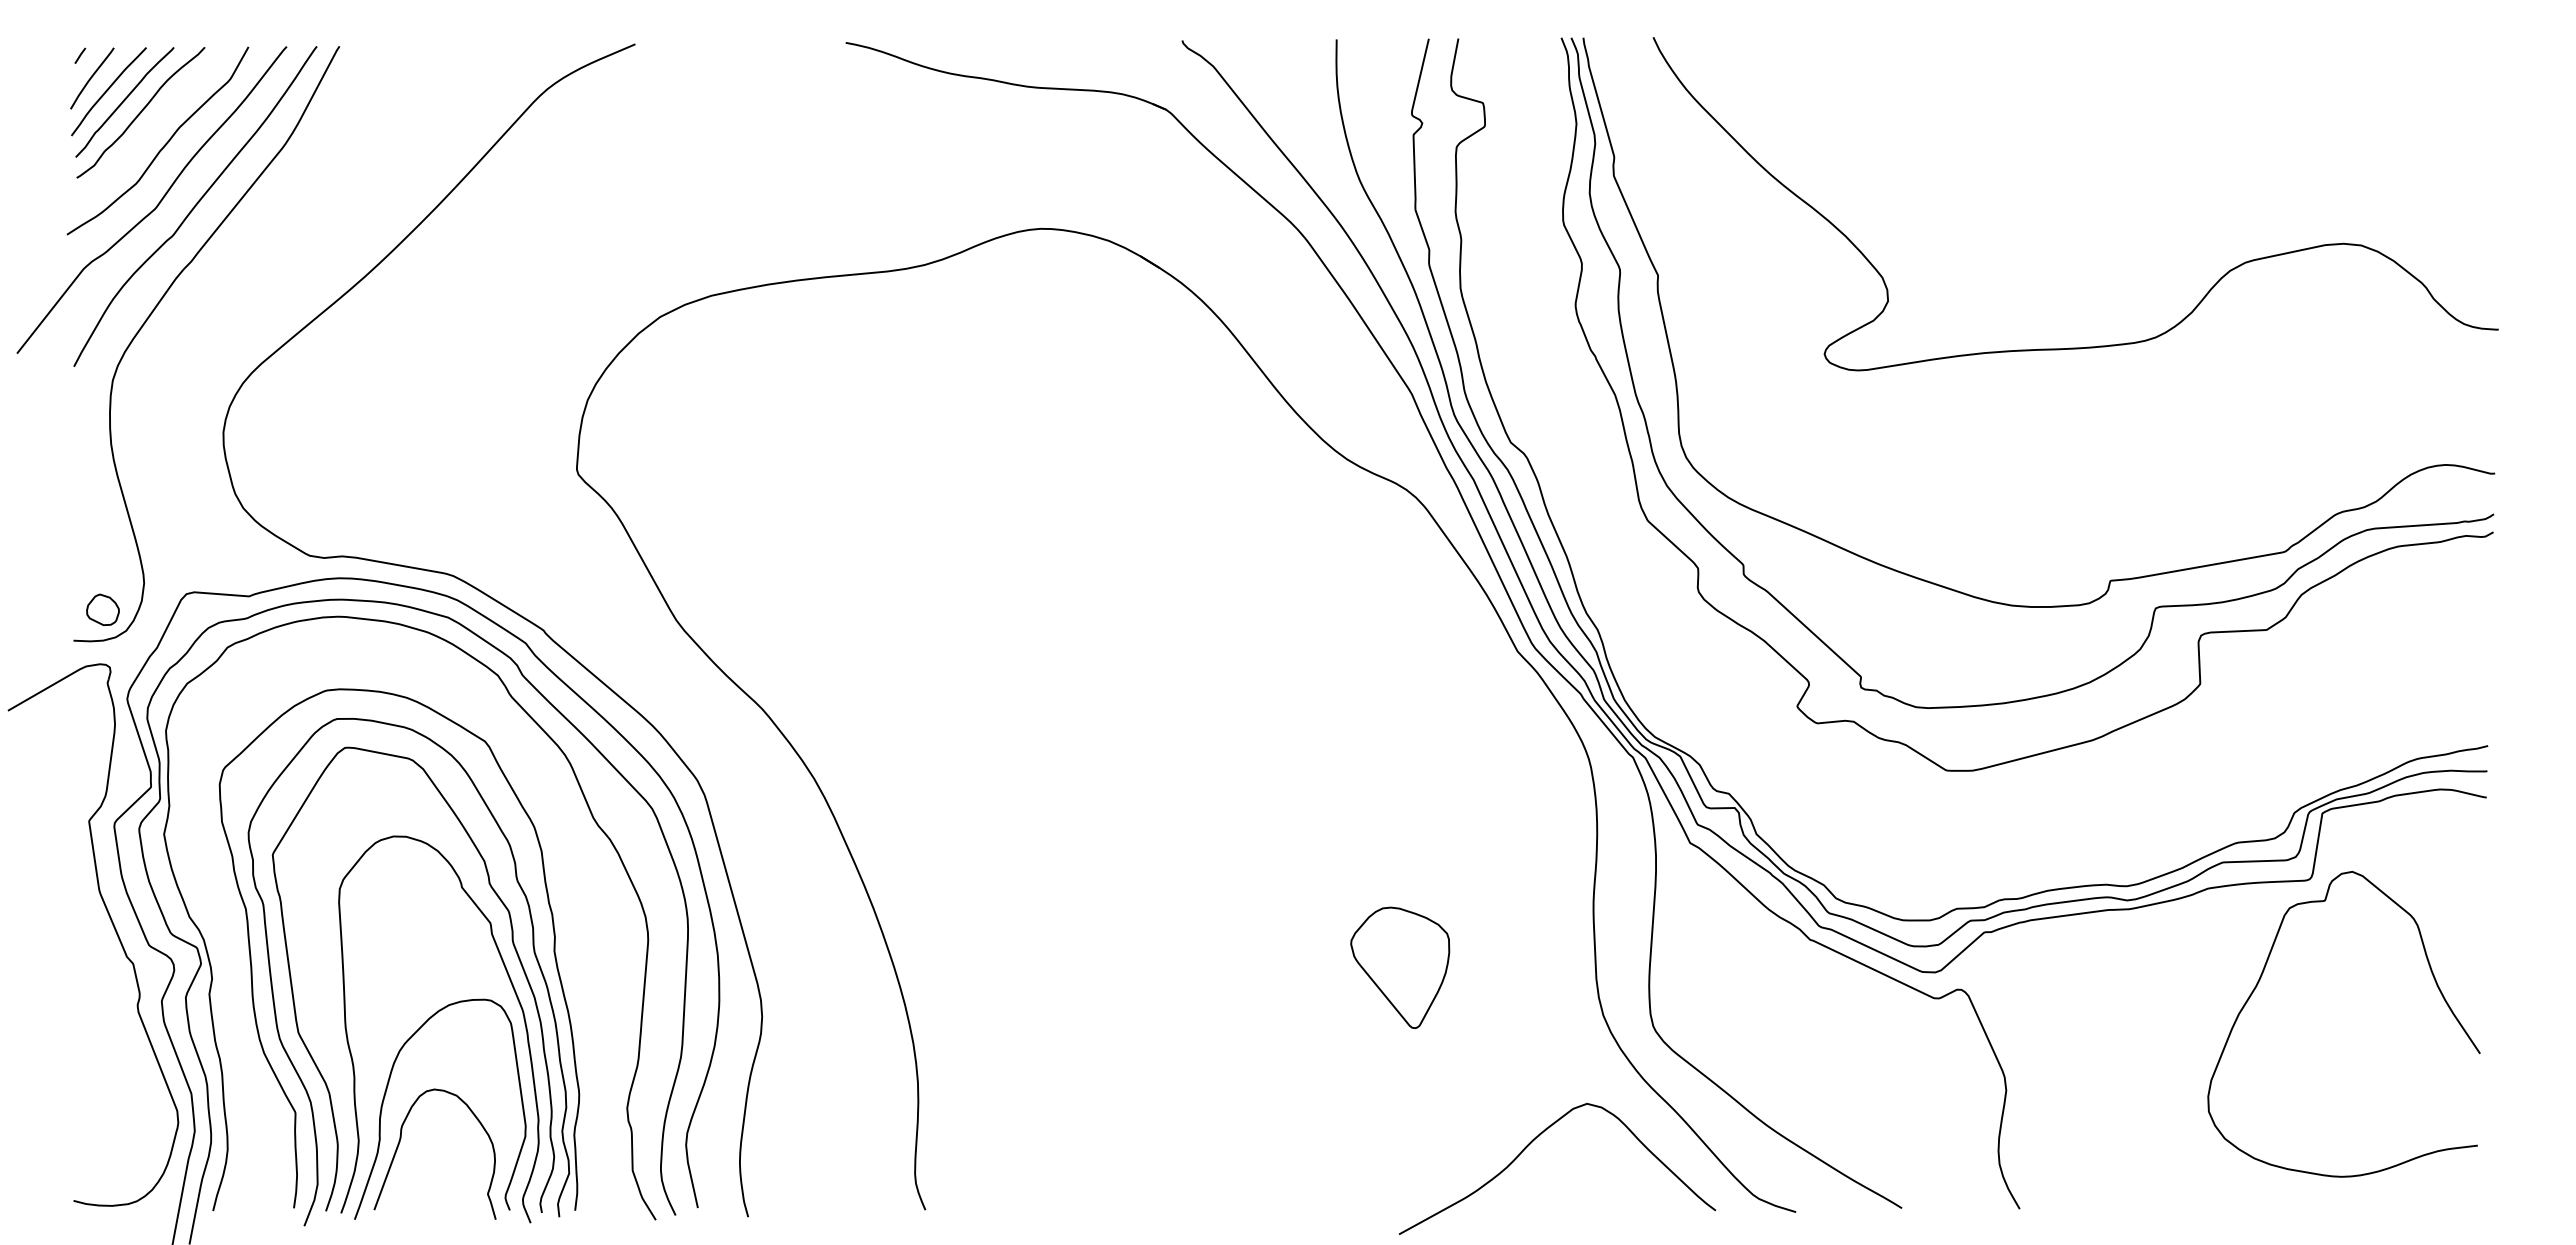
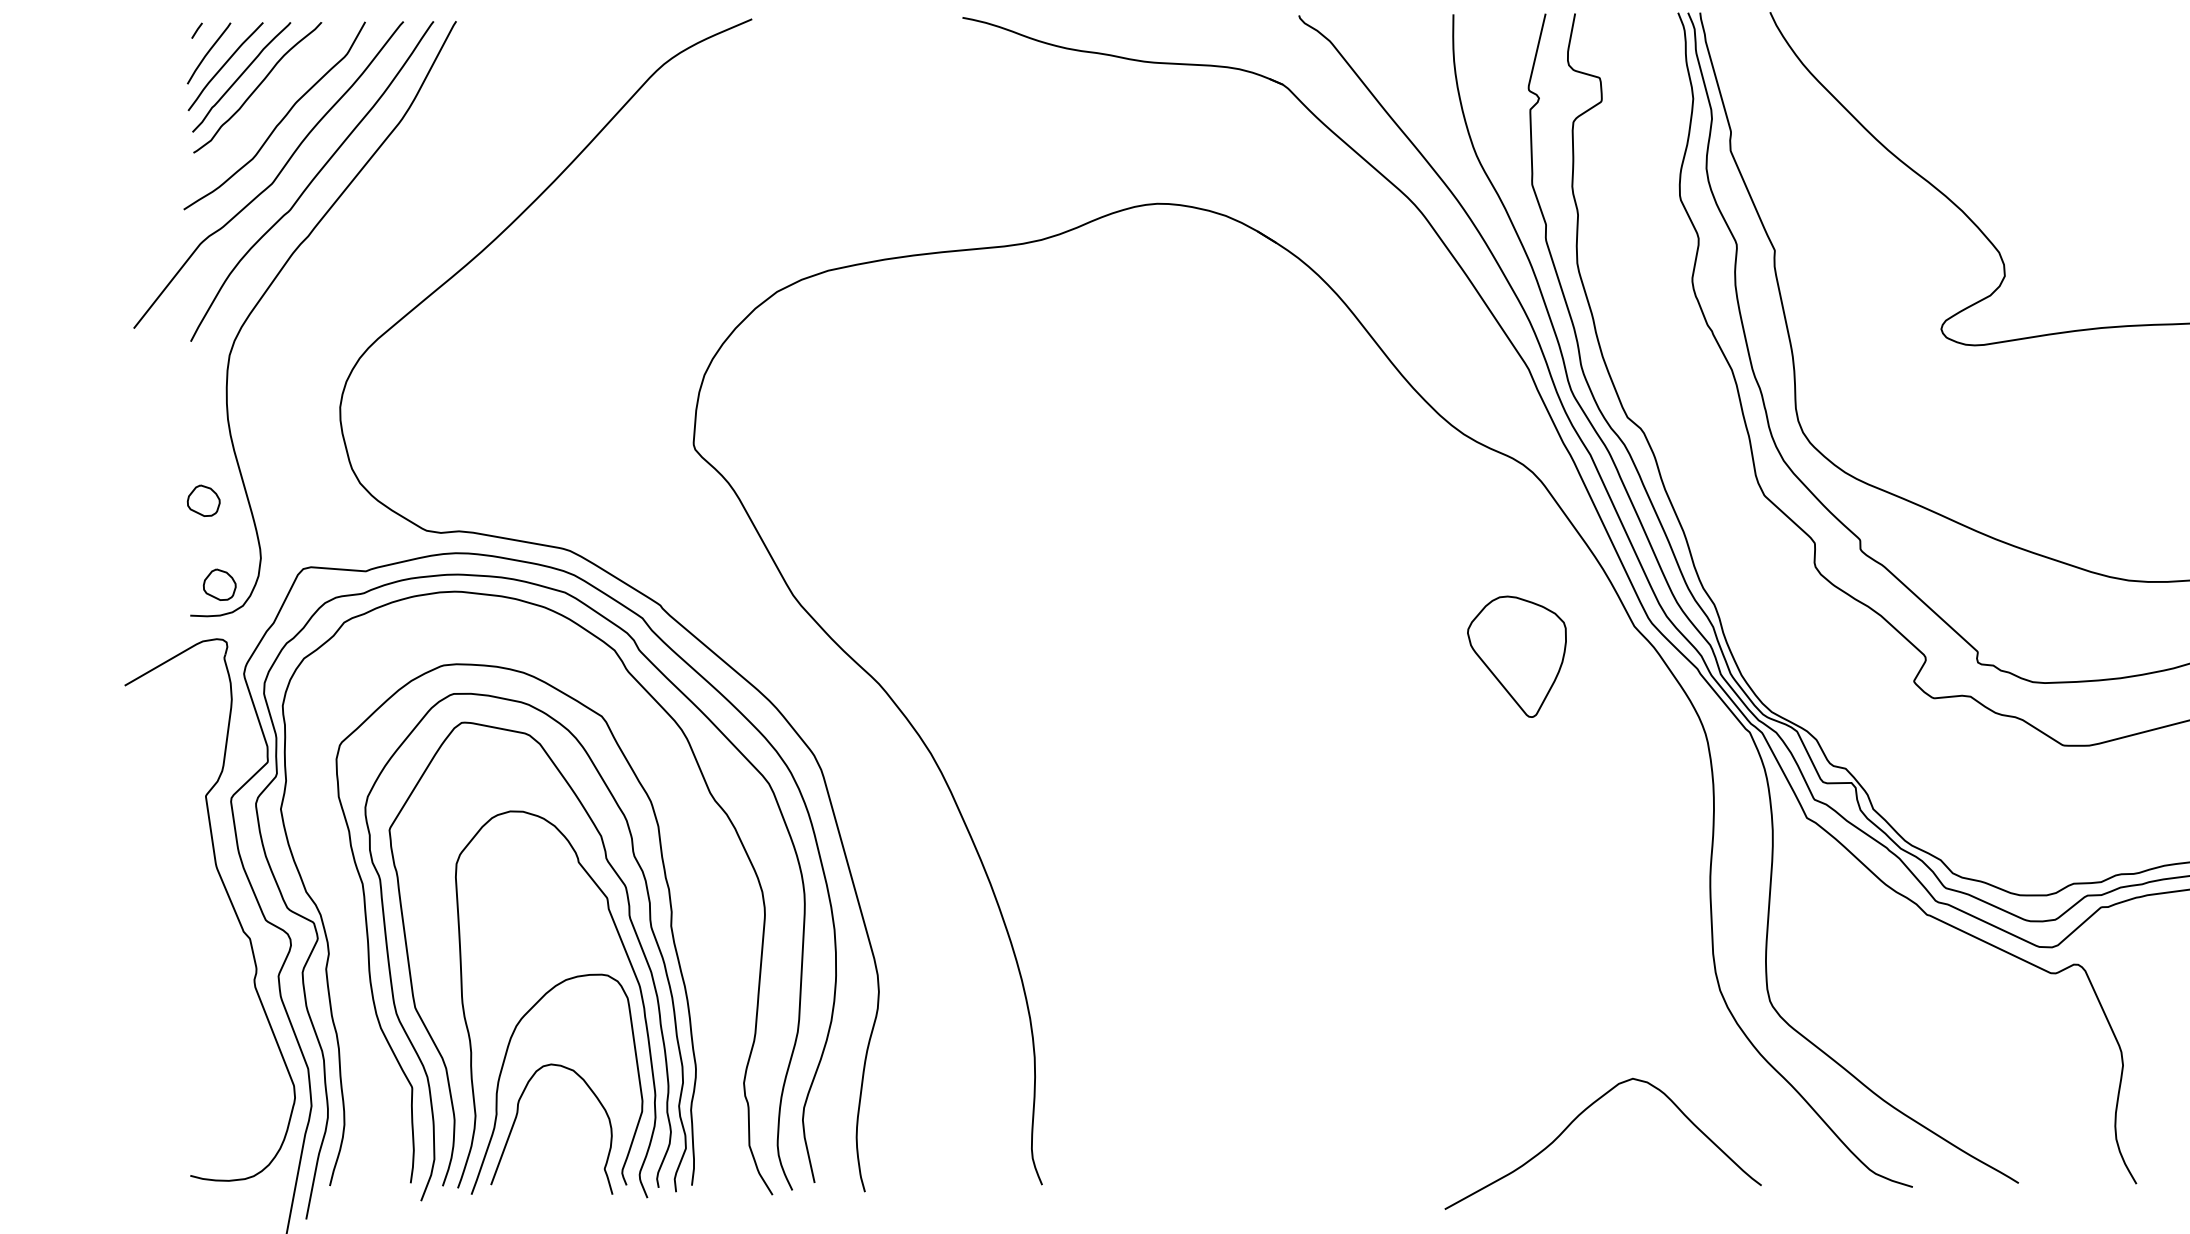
part: (86, 525) -> (203, 500), added
part: (1400, 967) -> (1517, 656), moved
curve: (1531, 1143) -> (1577, 1118), moved

